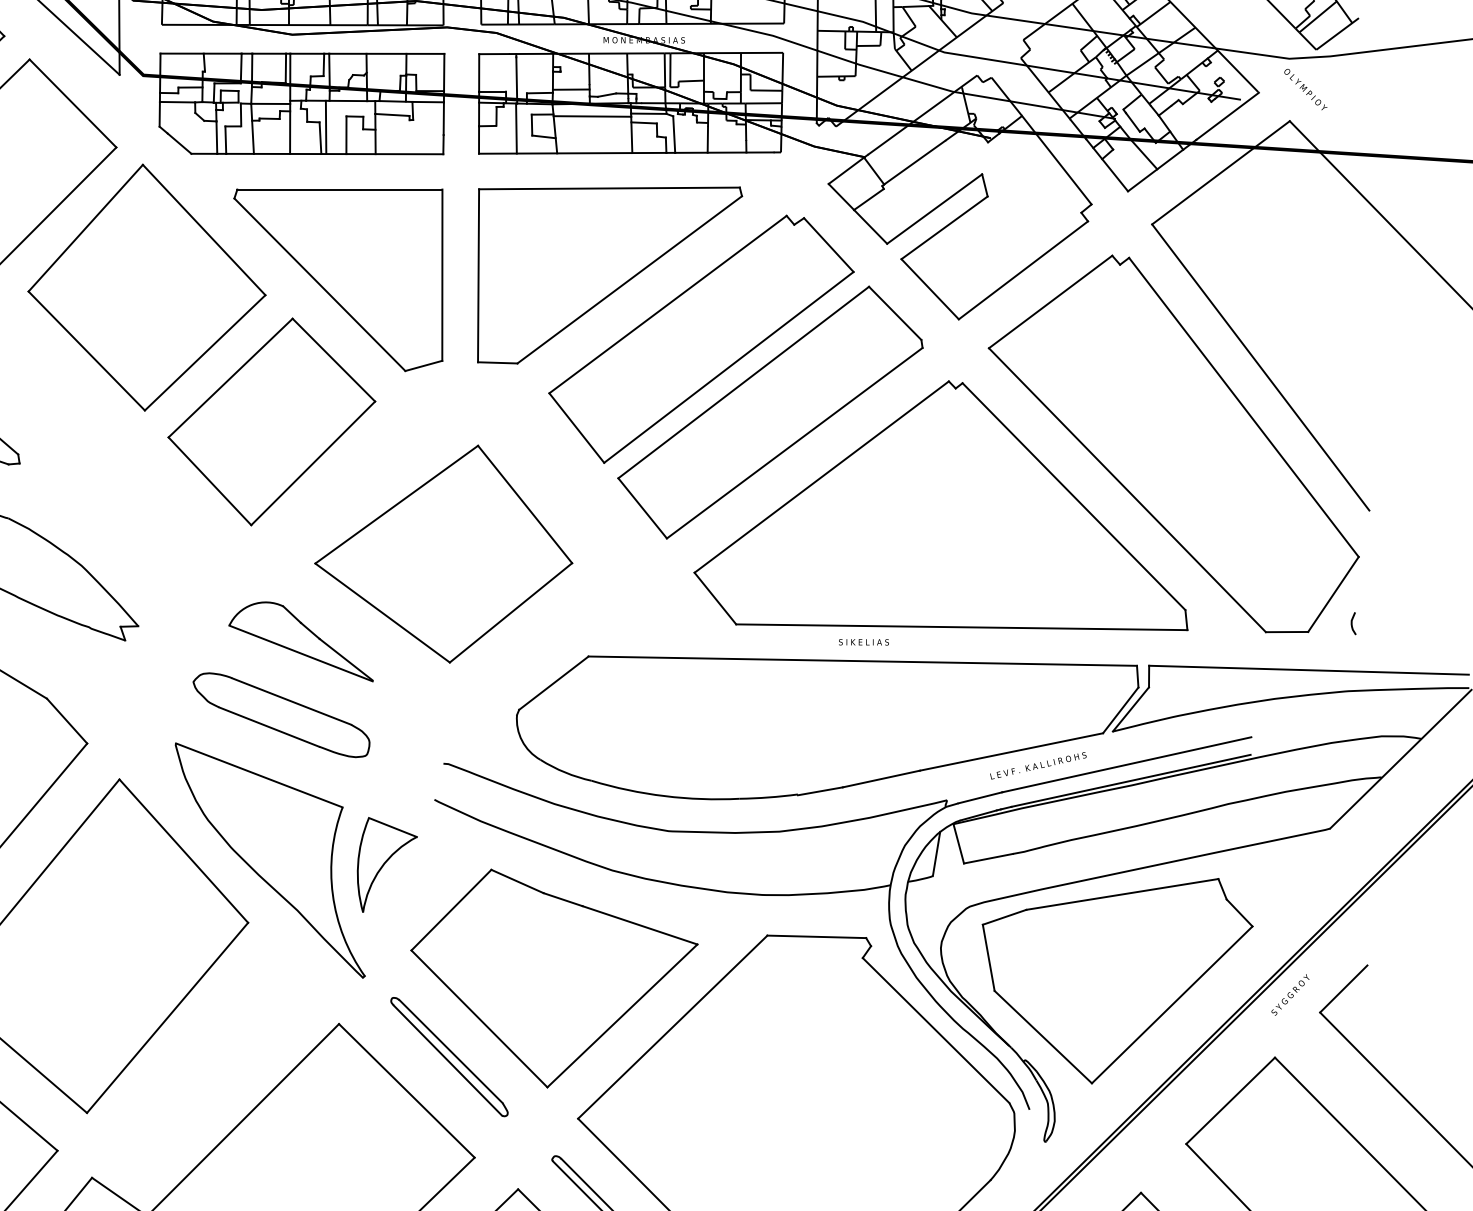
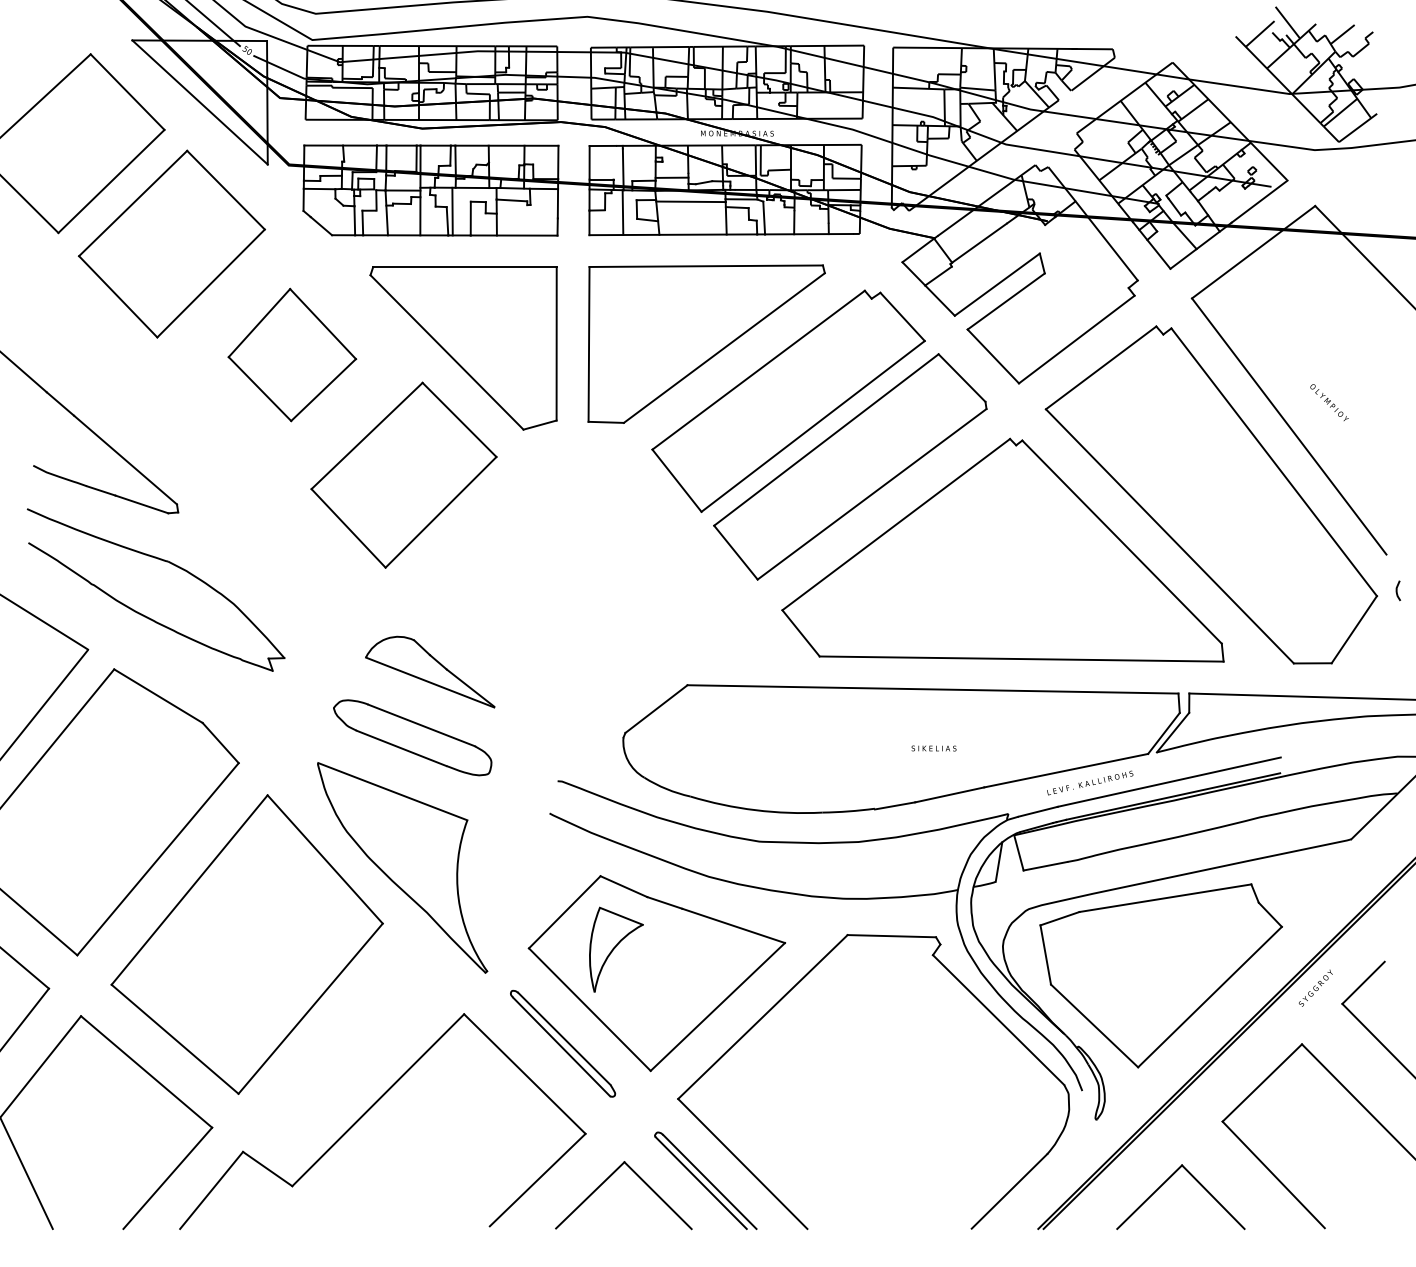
text: (1305, 89) -> (1329, 402), moved
part: (147, 287) -> (292, 354), size x0.6
part: (443, 554) -> (557, 593), removed
curve: (1352, 623) -> (1397, 590), moved
text: (863, 642) -> (933, 748), moved
part: (387, 864) -> (616, 949), moved

